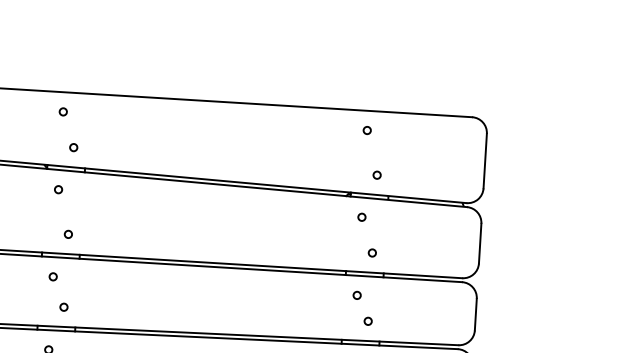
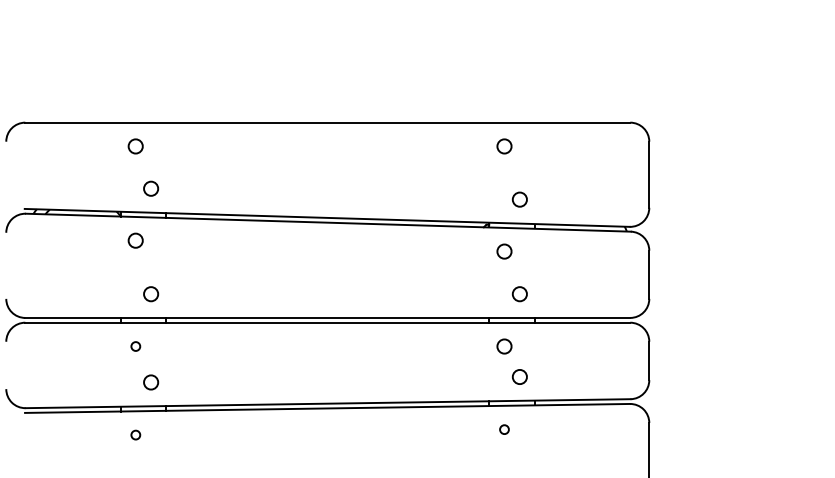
circle: (63, 111) -> (135, 146), size x1.6
circle: (367, 130) -> (504, 146), size x1.6
circle: (73, 147) -> (150, 188), size x1.6
circle: (376, 174) -> (519, 199), size x1.6
circle: (58, 189) -> (135, 240), size x1.6
circle: (361, 217) -> (504, 251), size x1.6
circle: (67, 233) -> (150, 293), size x1.6
circle: (372, 252) -> (519, 293), size x1.6
circle: (357, 295) -> (504, 346), size x1.6
circle: (63, 307) -> (150, 382), size x1.6
circle: (368, 320) -> (519, 376), size x1.6

